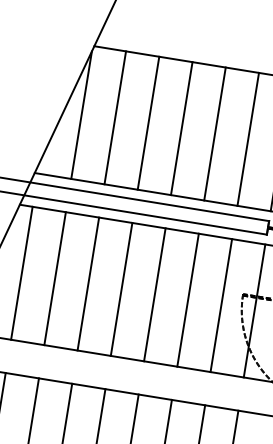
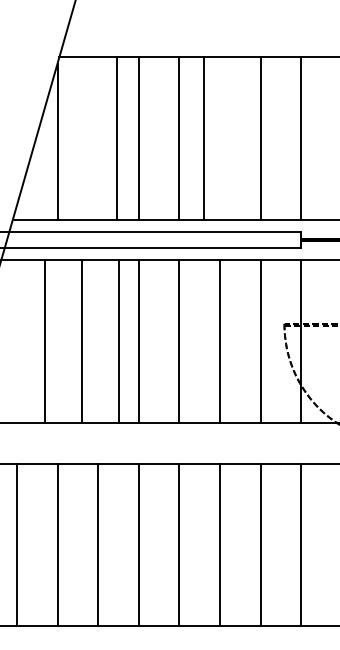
line: (115, 117) -> (117, 138), moved
line: (215, 134) -> (204, 138), moved
line: (21, 273) -> (44, 341), moved
line: (55, 278) -> (81, 341), moved
line: (88, 283) -> (119, 341), moved

